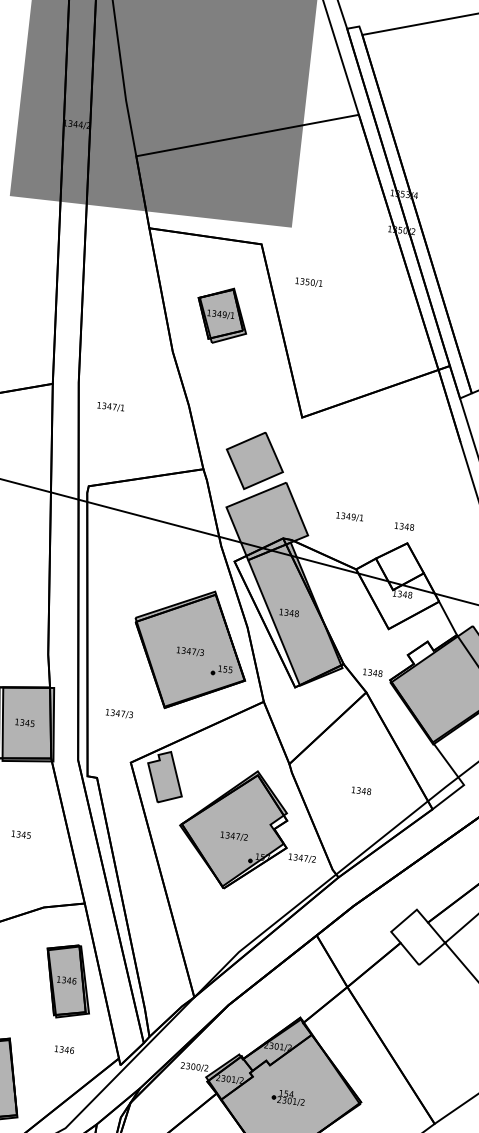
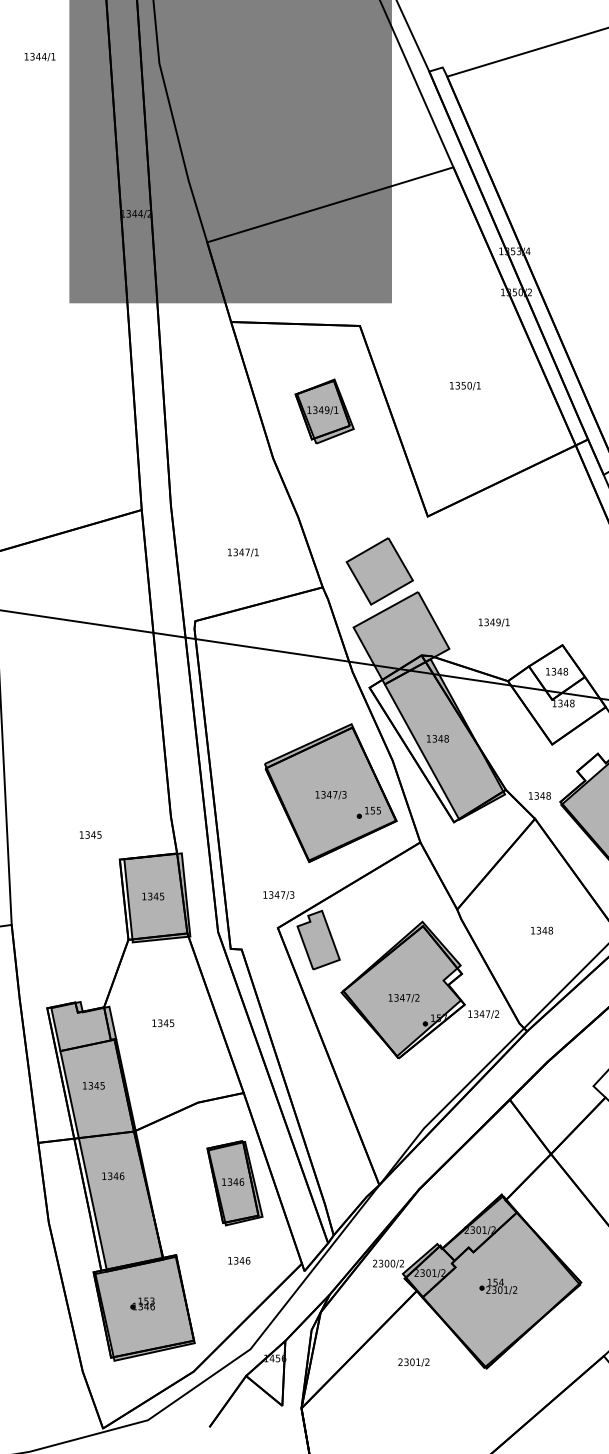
text: (309, 282) -> (465, 385), moved
text: (111, 406) -> (243, 552), moved
text: (404, 526) -> (557, 671), moved
text: (119, 713) -> (278, 895), moved

